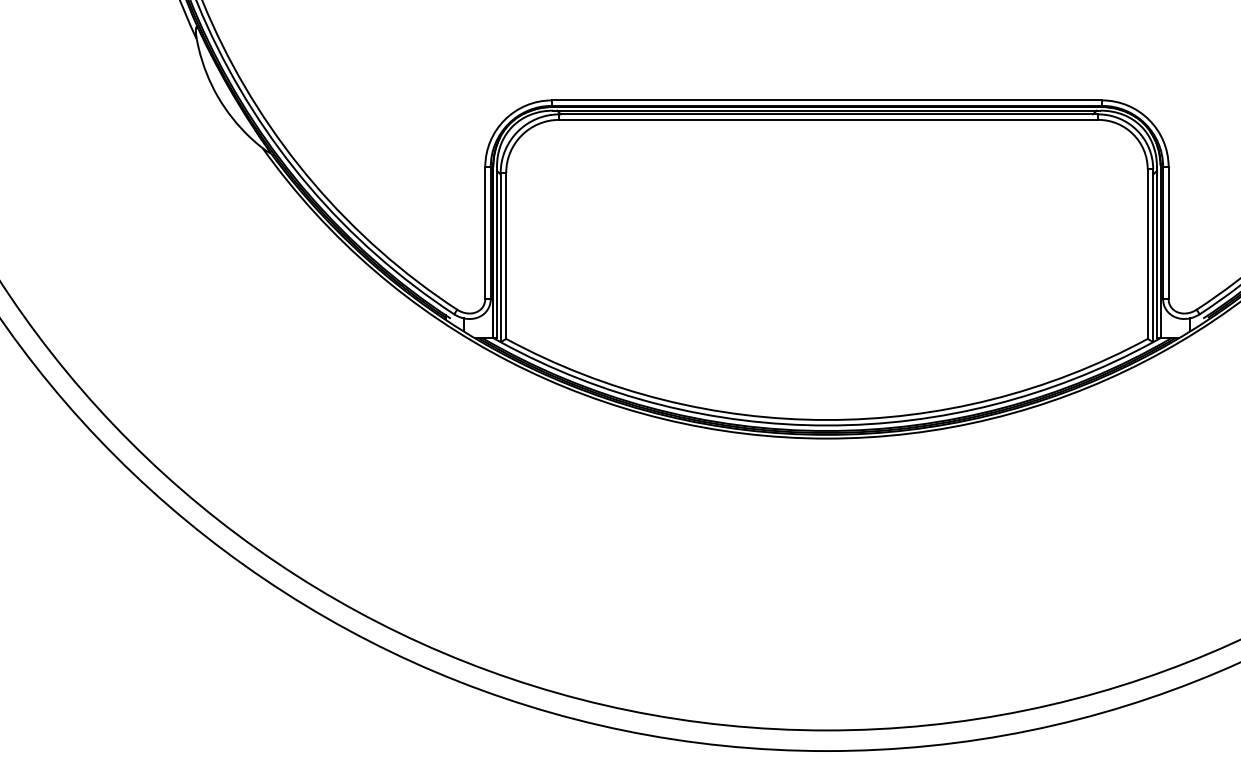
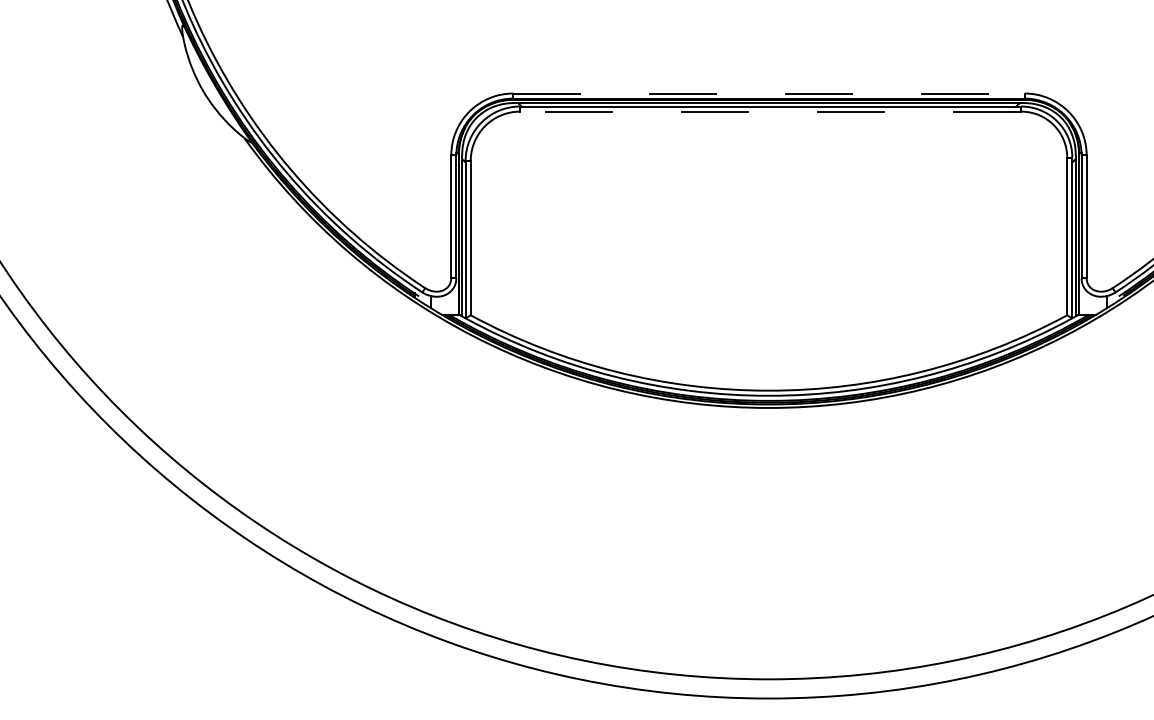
line: (826, 100) -> (768, 93), solid -> dashed
line: (828, 119) -> (770, 111), solid -> dashed

